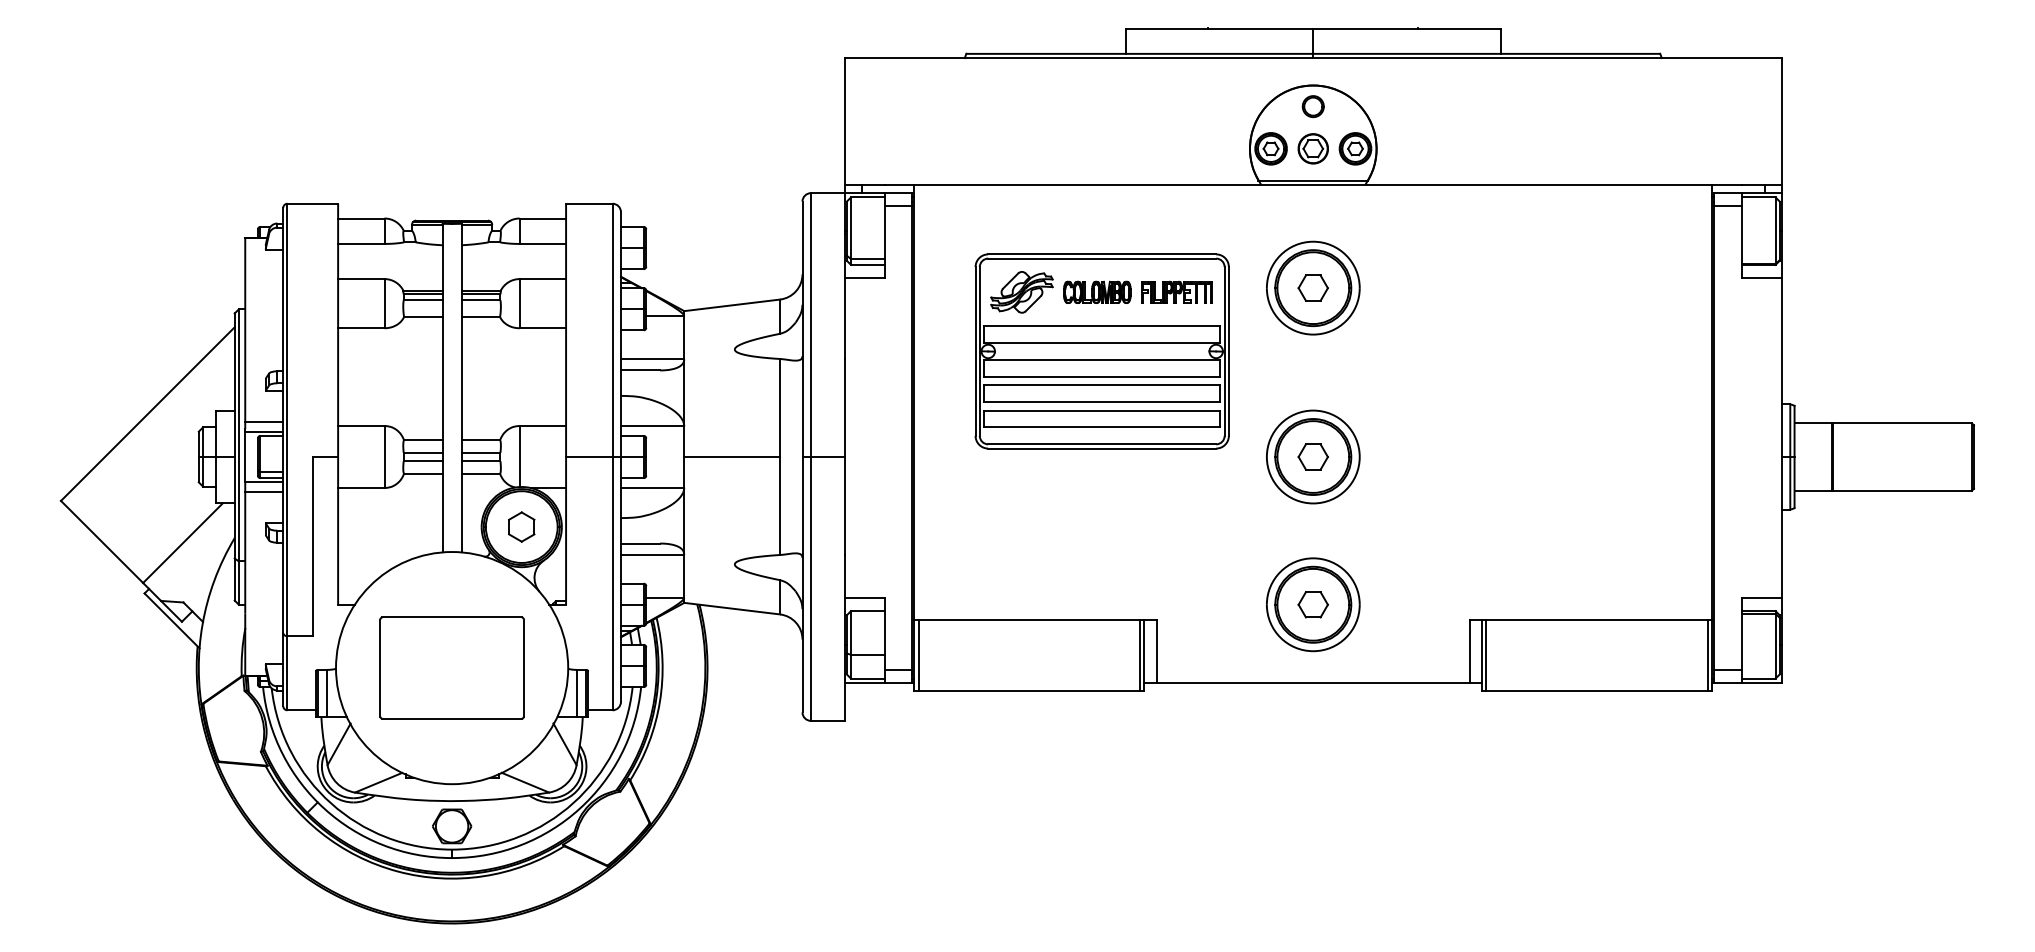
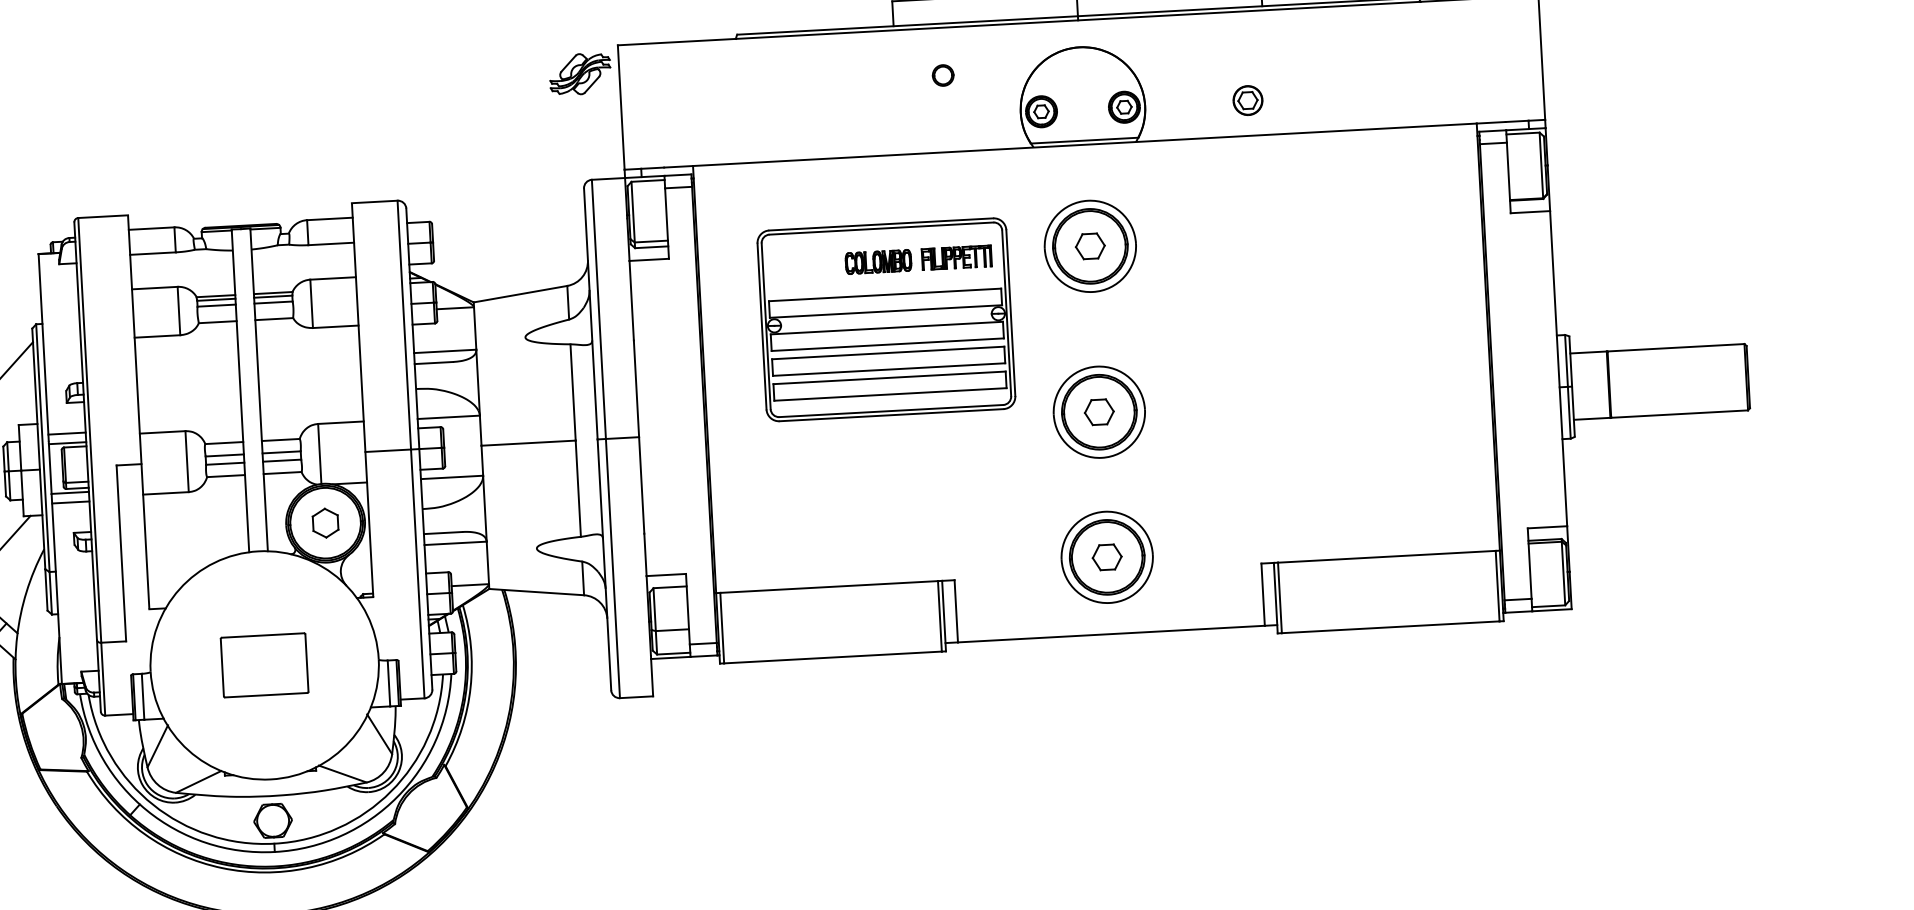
part: (1312, 106) -> (942, 75), moved
part: (1312, 148) -> (1247, 100), moved
part: (1021, 292) -> (579, 74), moved
part: (451, 667) -> (264, 664), size x0.6

